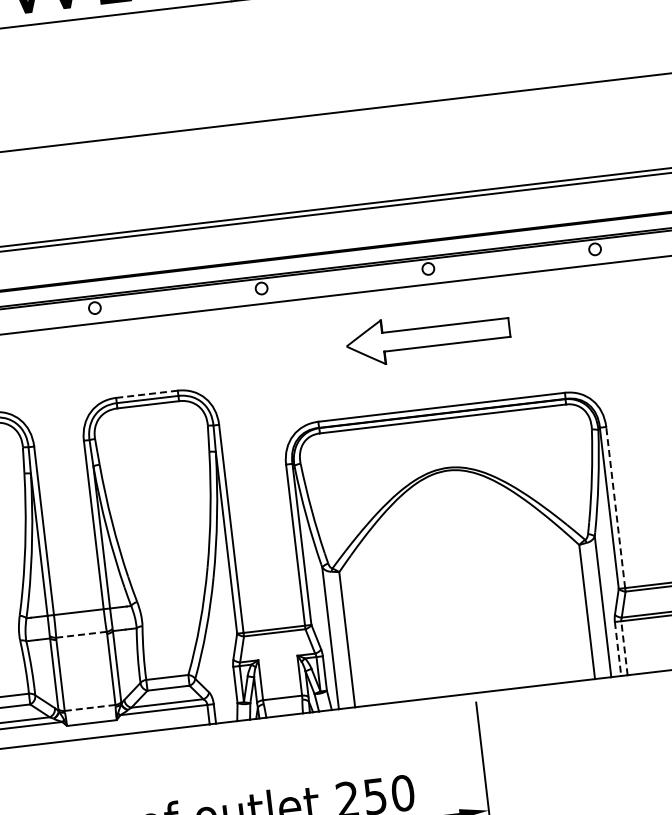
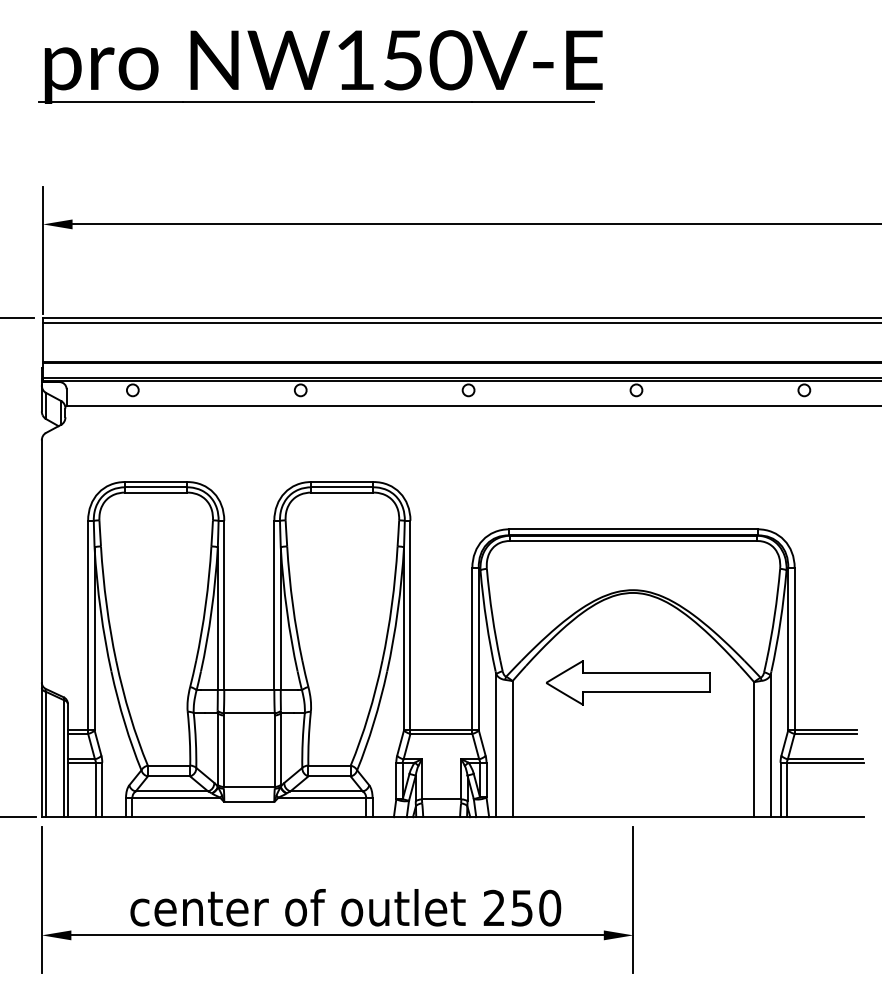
part: (428, 336) -> (628, 682), moved
line: (146, 394) -> (341, 482), dashed -> solid
line: (615, 506) -> (794, 648), dashed -> solid
line: (80, 635) -> (248, 713), dashed -> solid
line: (623, 647) -> (786, 789), dashed -> solid
line: (618, 649) -> (780, 790), dashed -> solid
line: (90, 707) -> (249, 786), dashed -> solid

